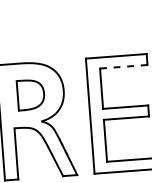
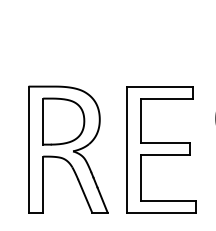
line: (124, 66) -> (167, 98), dashed -> solid
part: (30, 94) -> (63, 121), size x1.43

